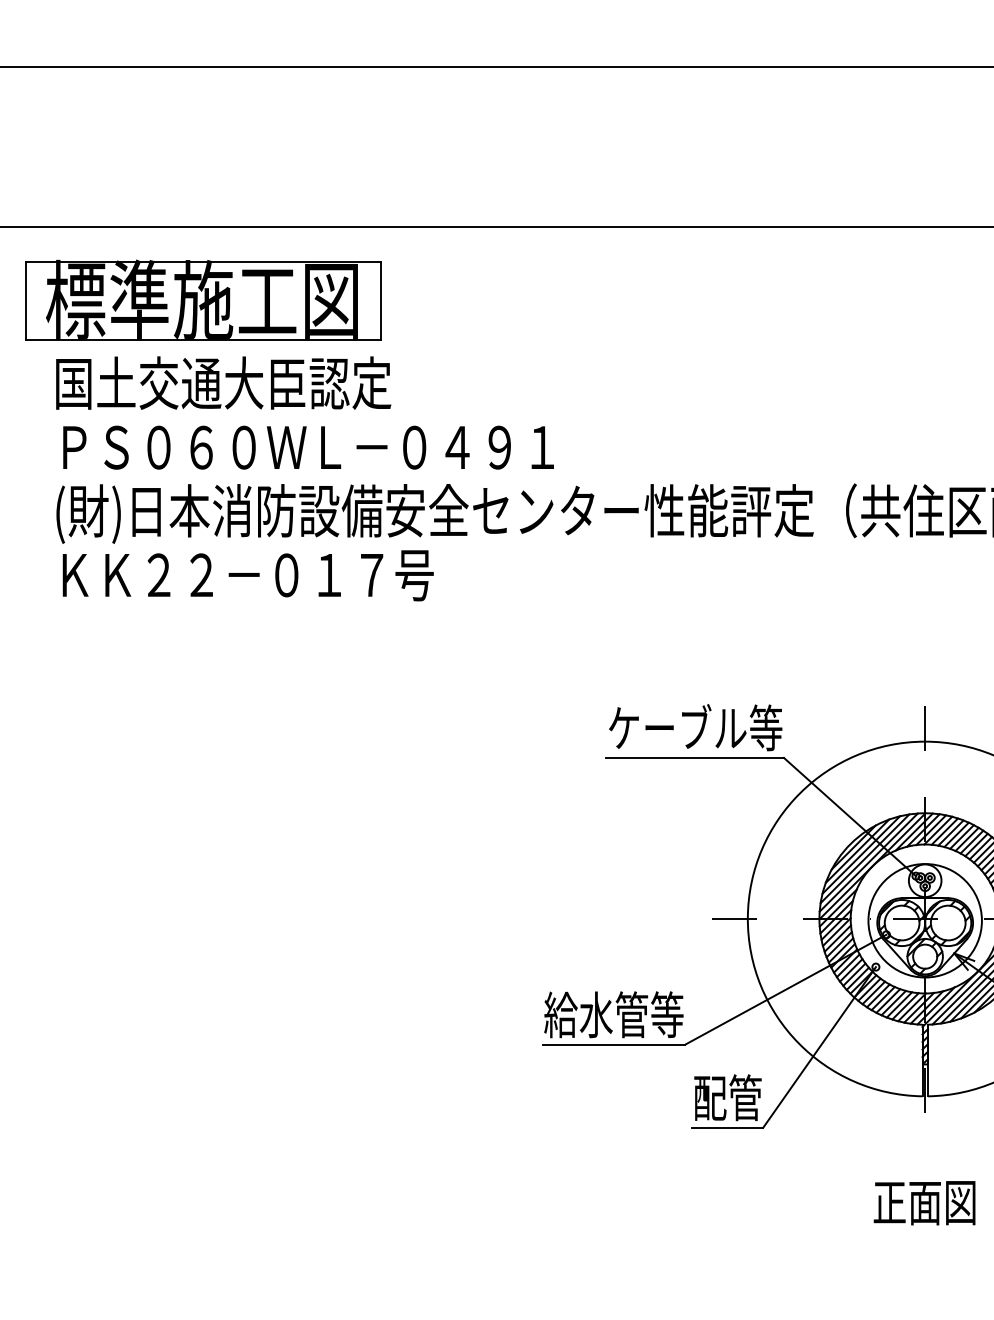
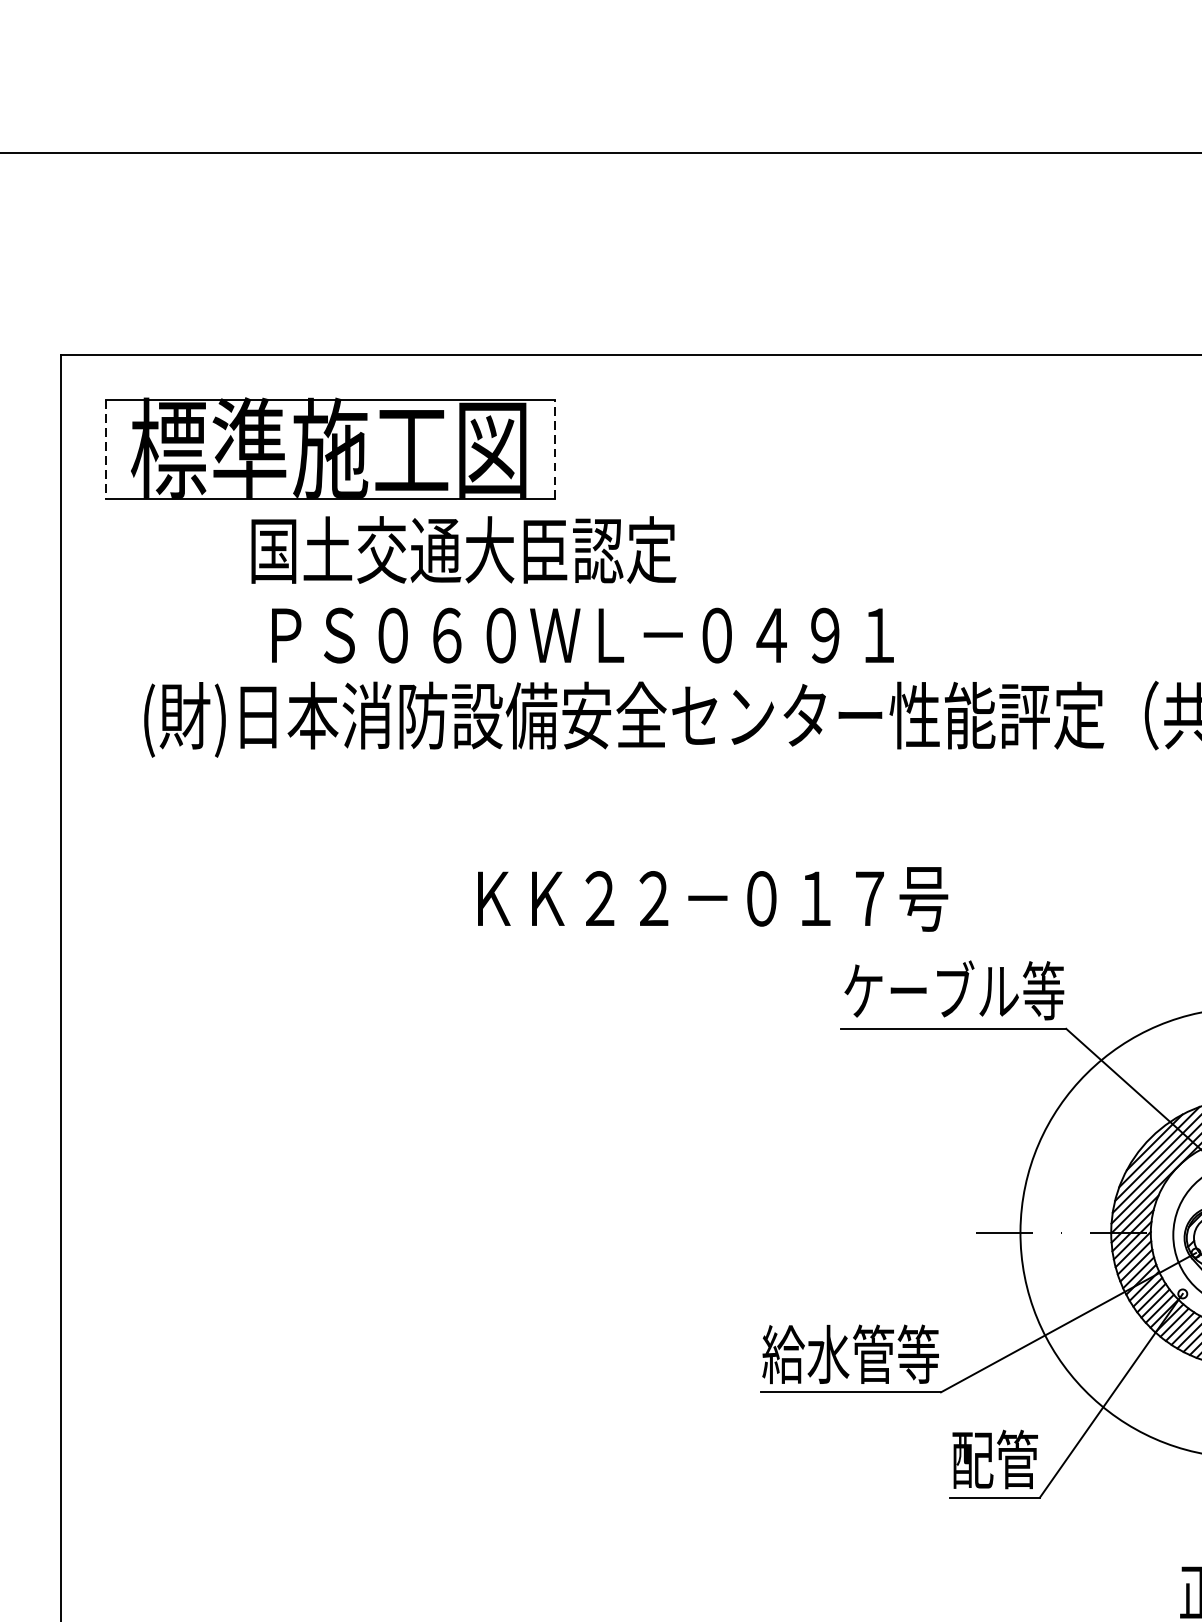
line: (380, 300) -> (554, 449), solid -> dashed
line: (26, 301) -> (106, 450), solid -> dashed
text: (223, 382) -> (463, 549), moved
text: (308, 447) -> (582, 635), moved
text: (247, 575) -> (712, 899), moved

